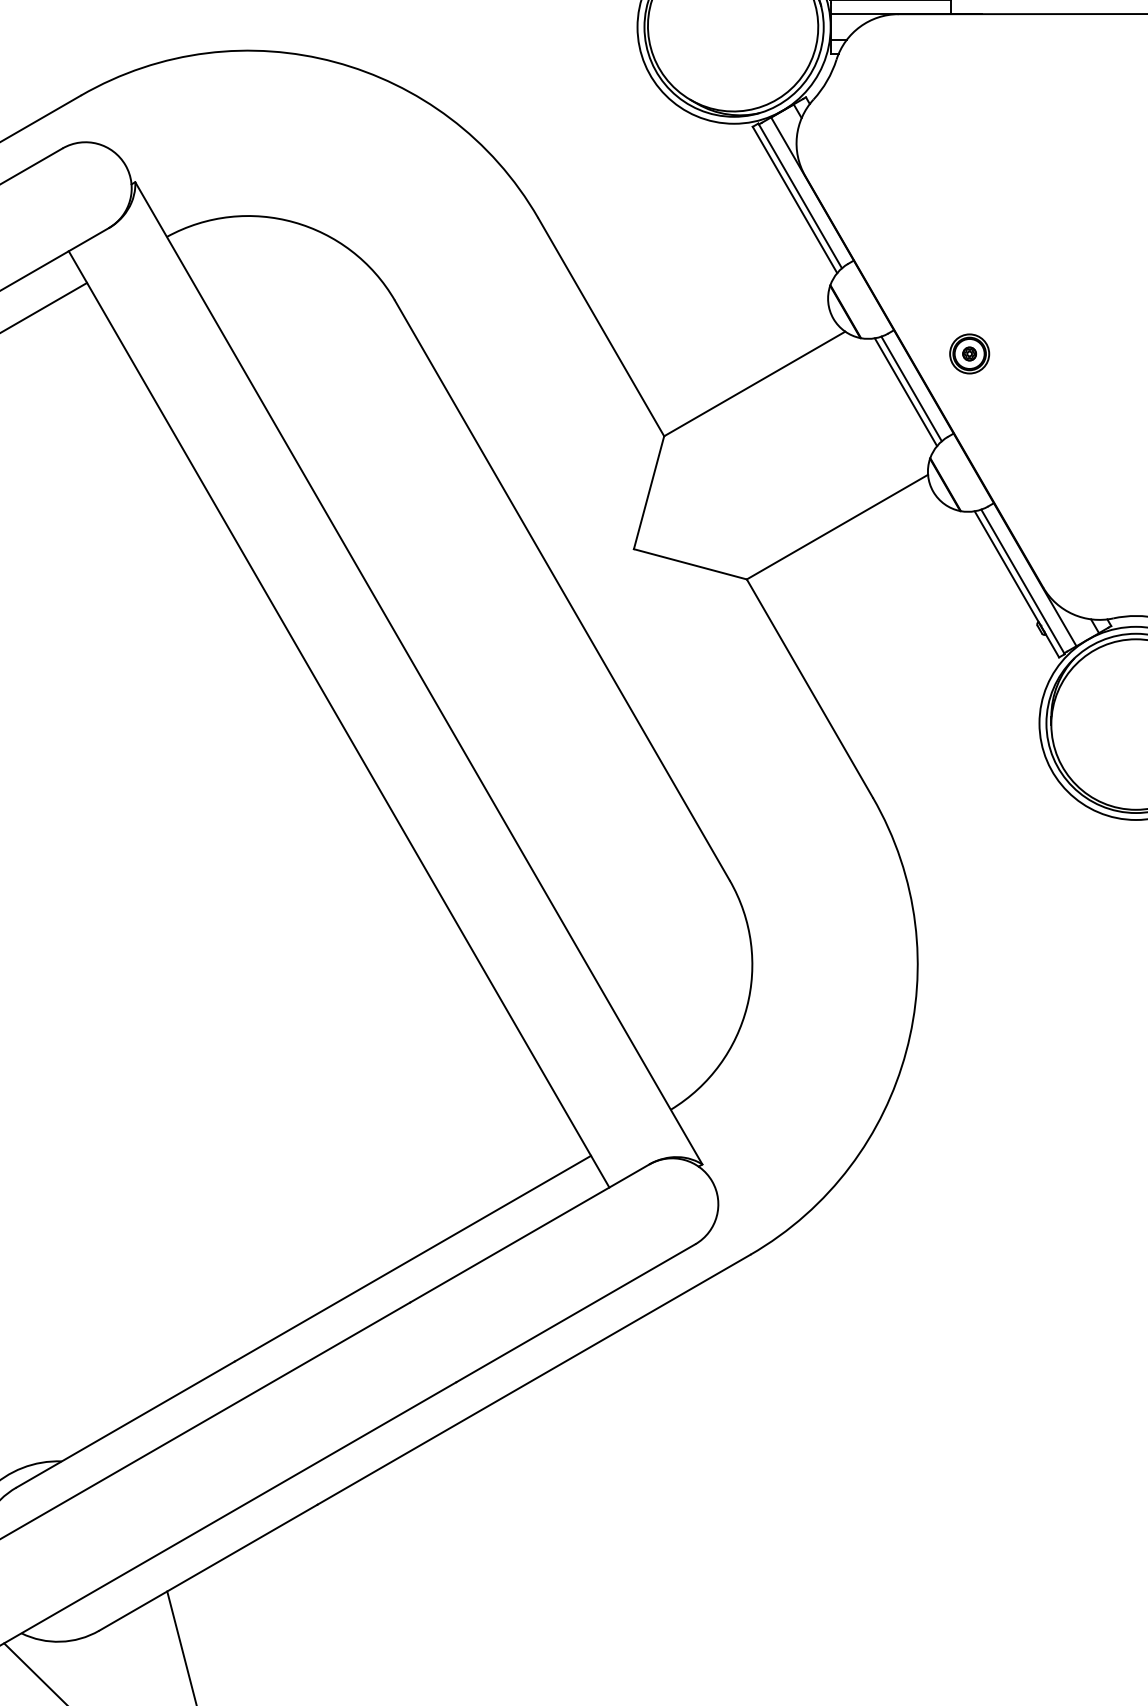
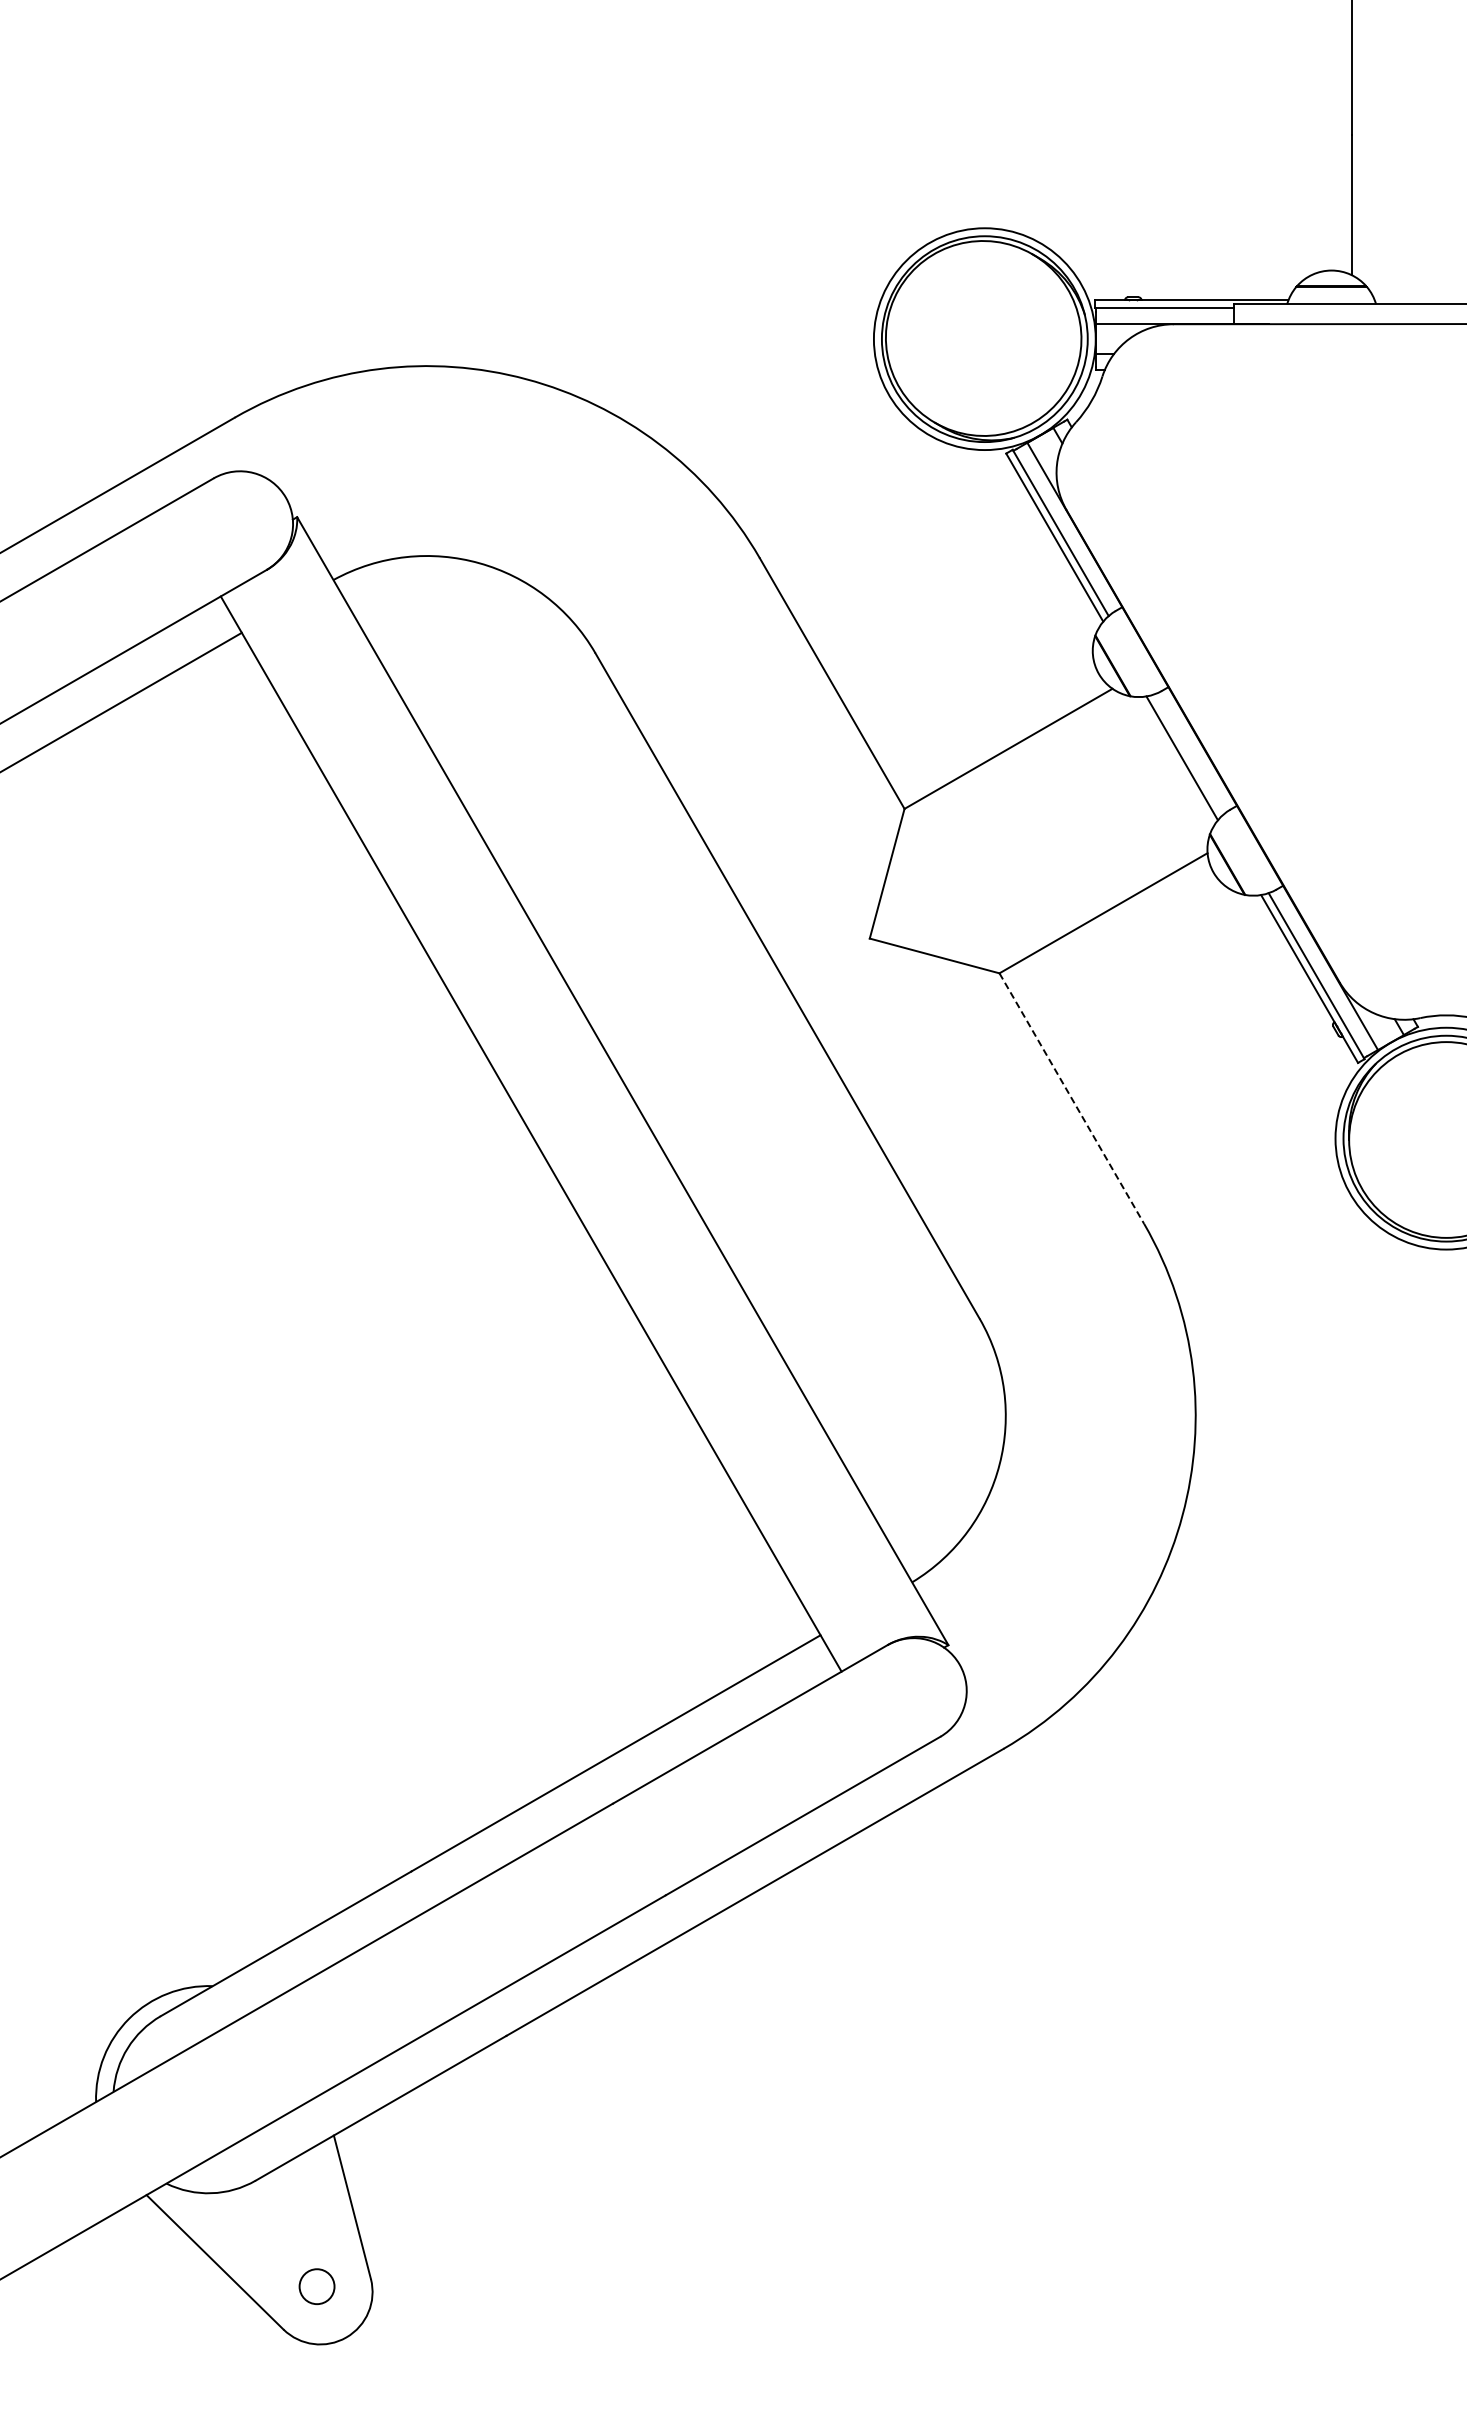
part: (969, 354) -> (1255, 714), removed
line: (911, 388) -> (1188, 754), removed
line: (809, 688) -> (1071, 1098), solid -> dashed

